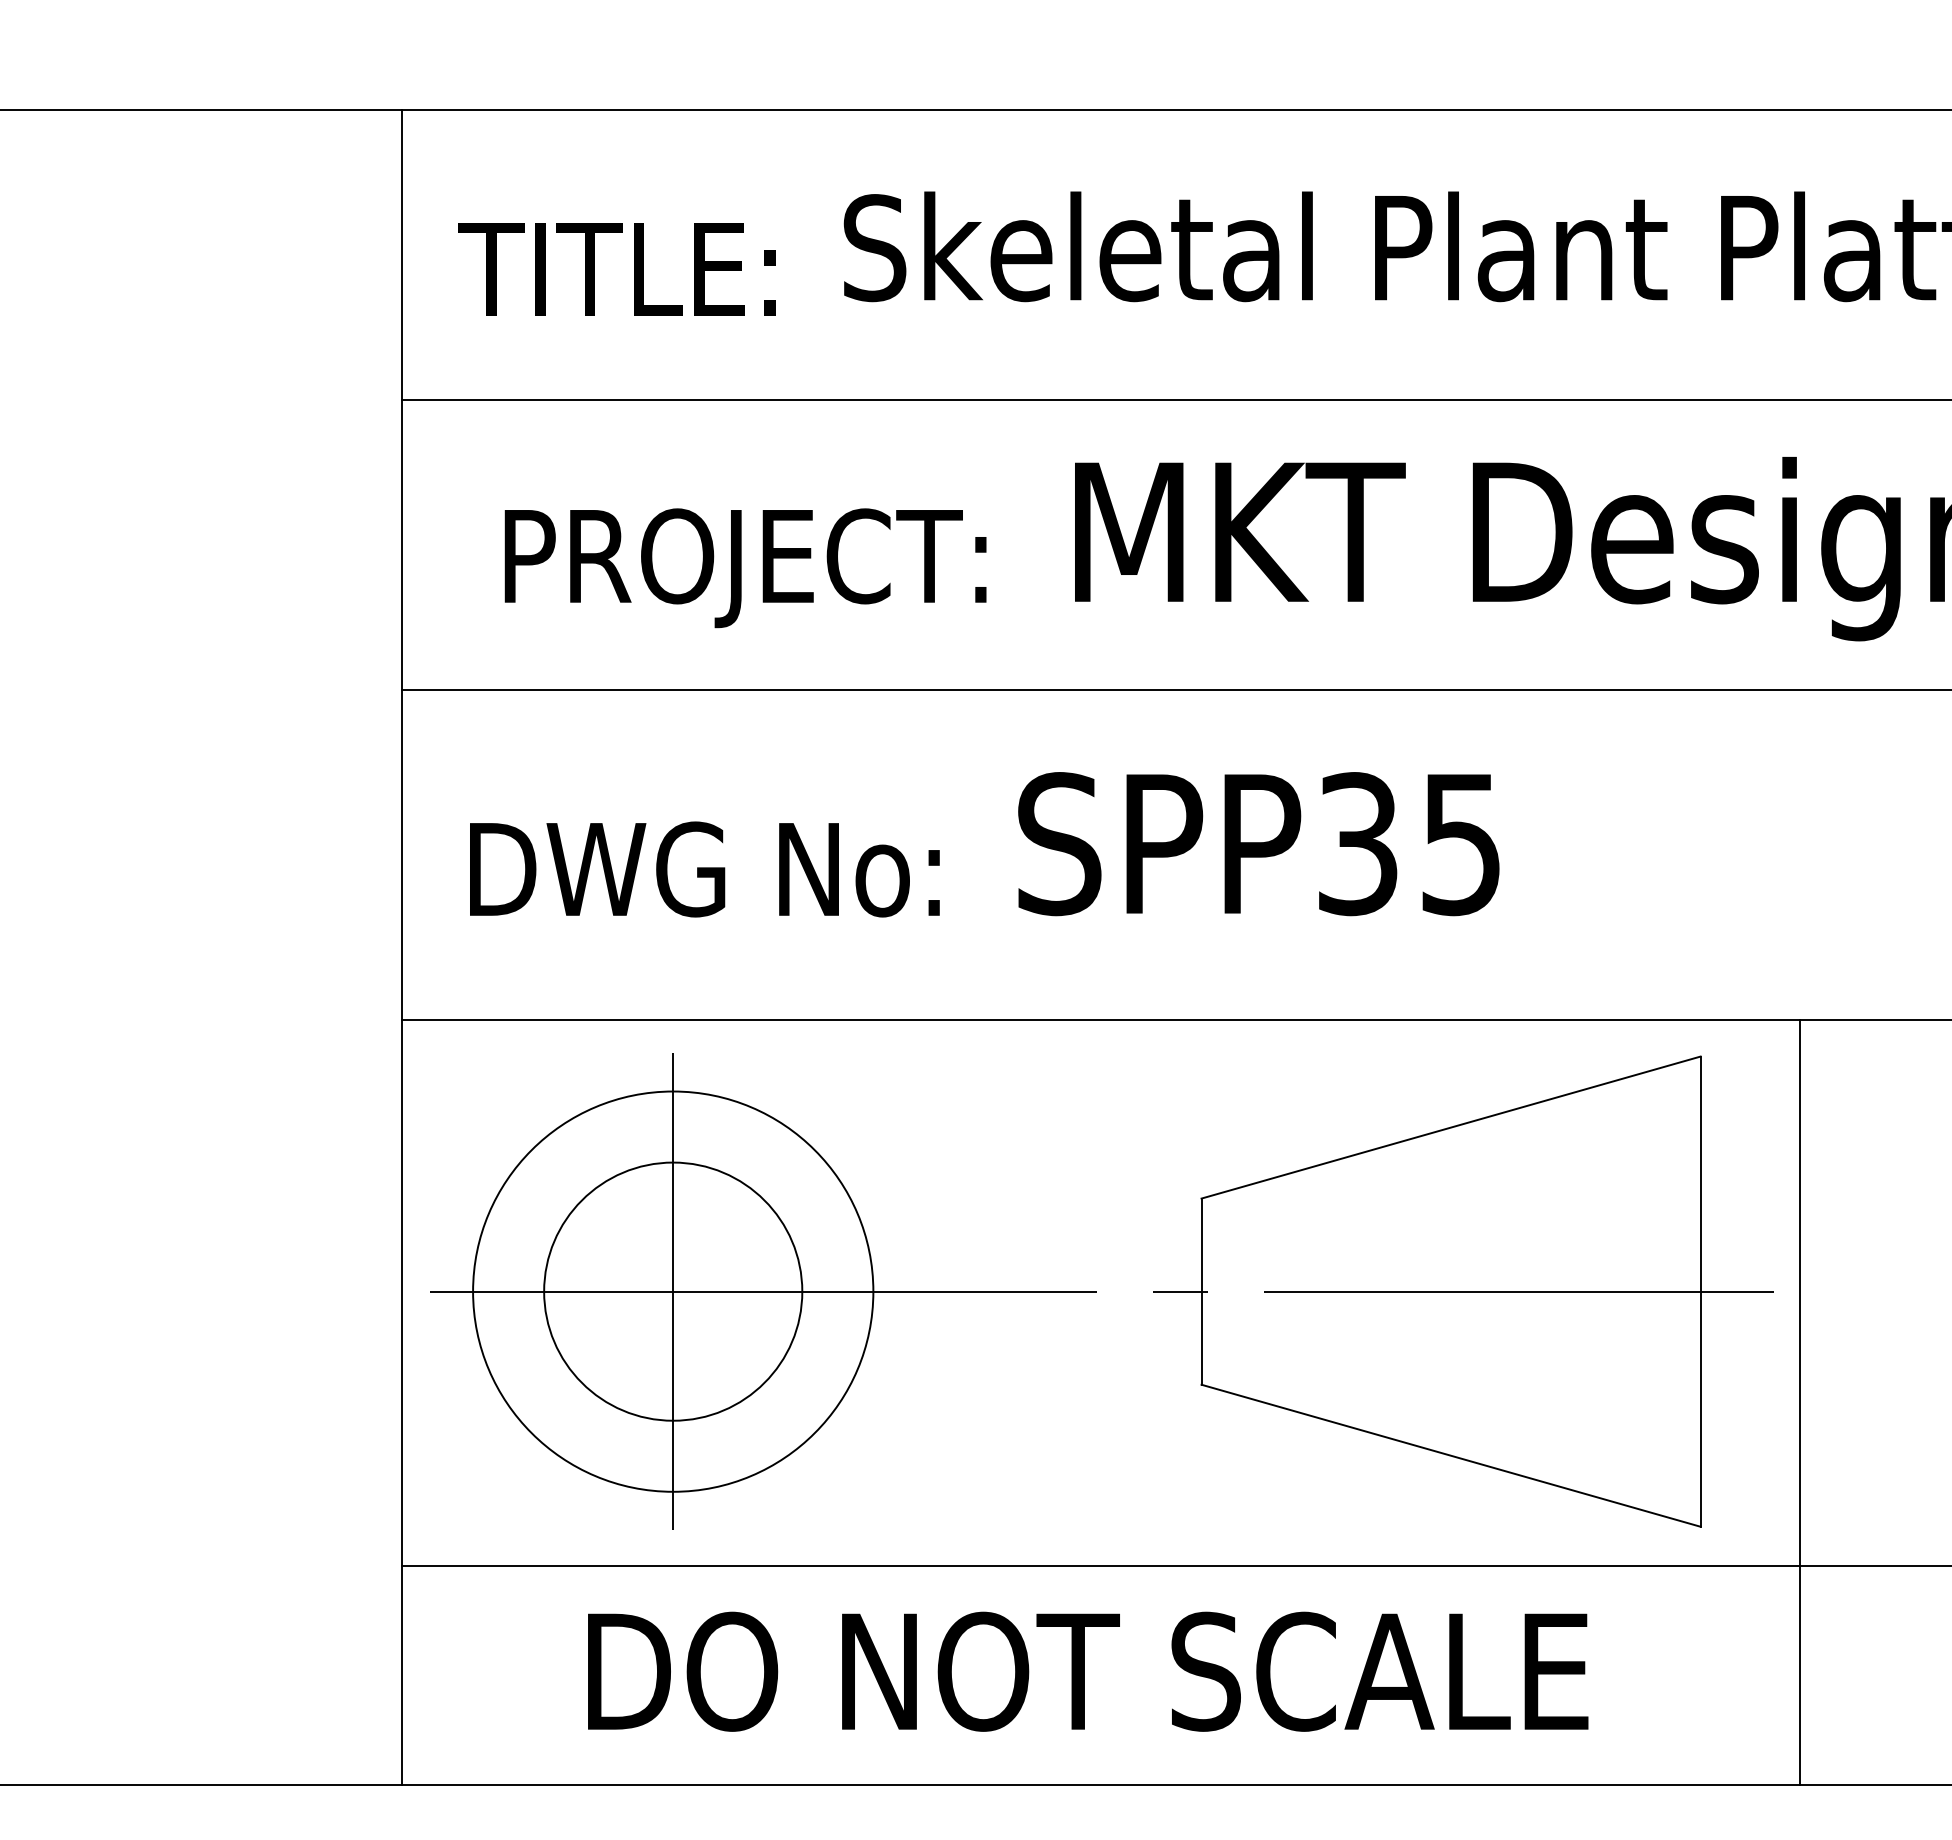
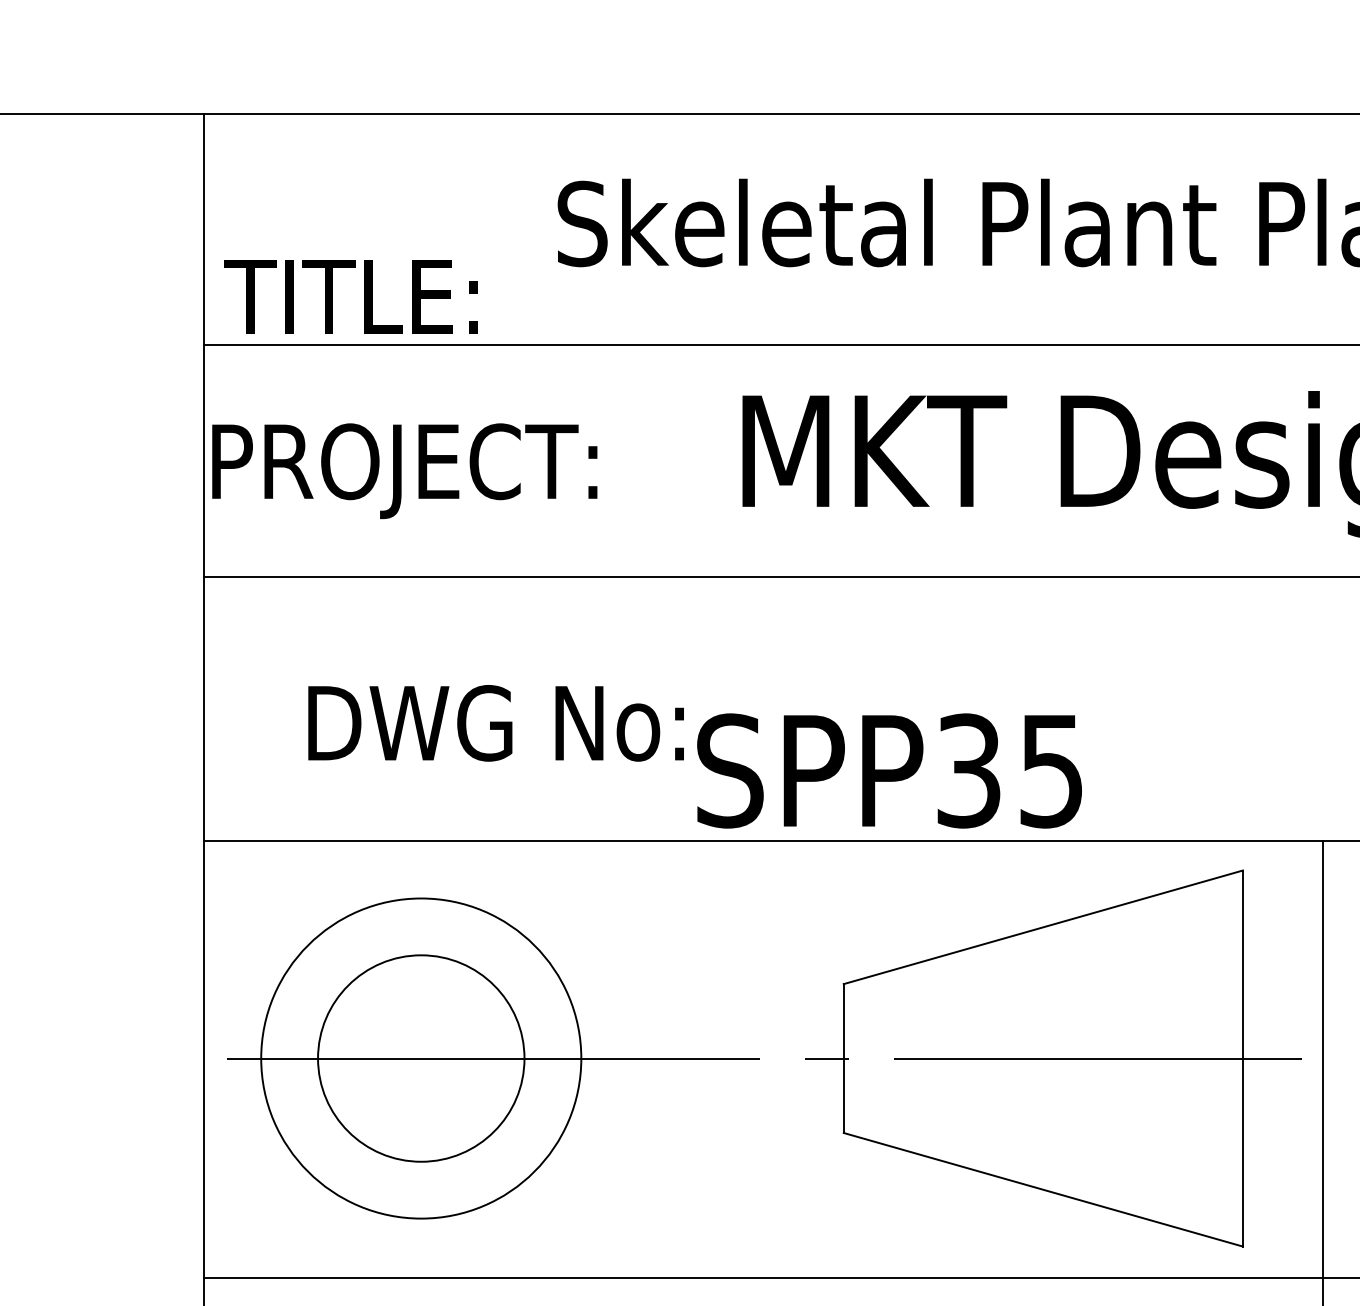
text: (616, 269) -> (350, 297), moved
text: (745, 568) -> (404, 471), moved
text: (1258, 844) -> (889, 771), moved
text: (704, 869) -> (495, 723), moved
line: (673, 1291) -> (421, 1058), removed

